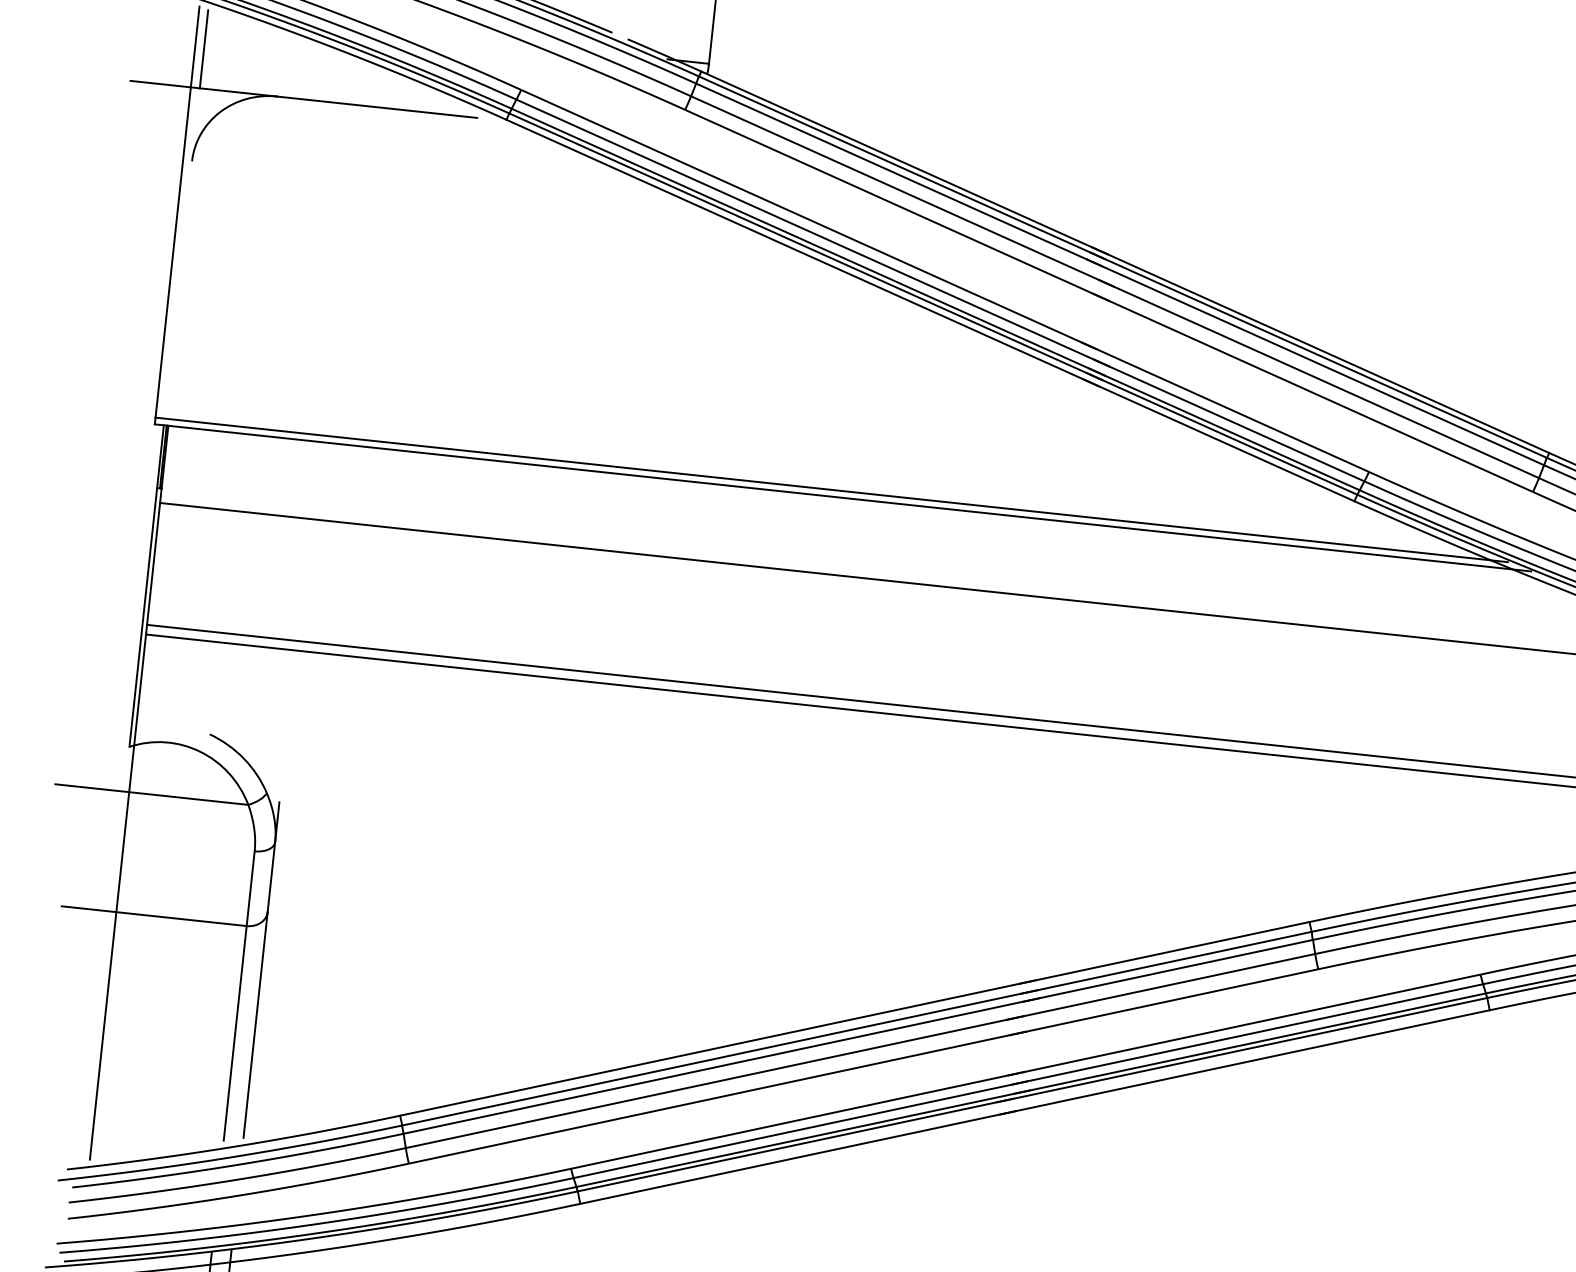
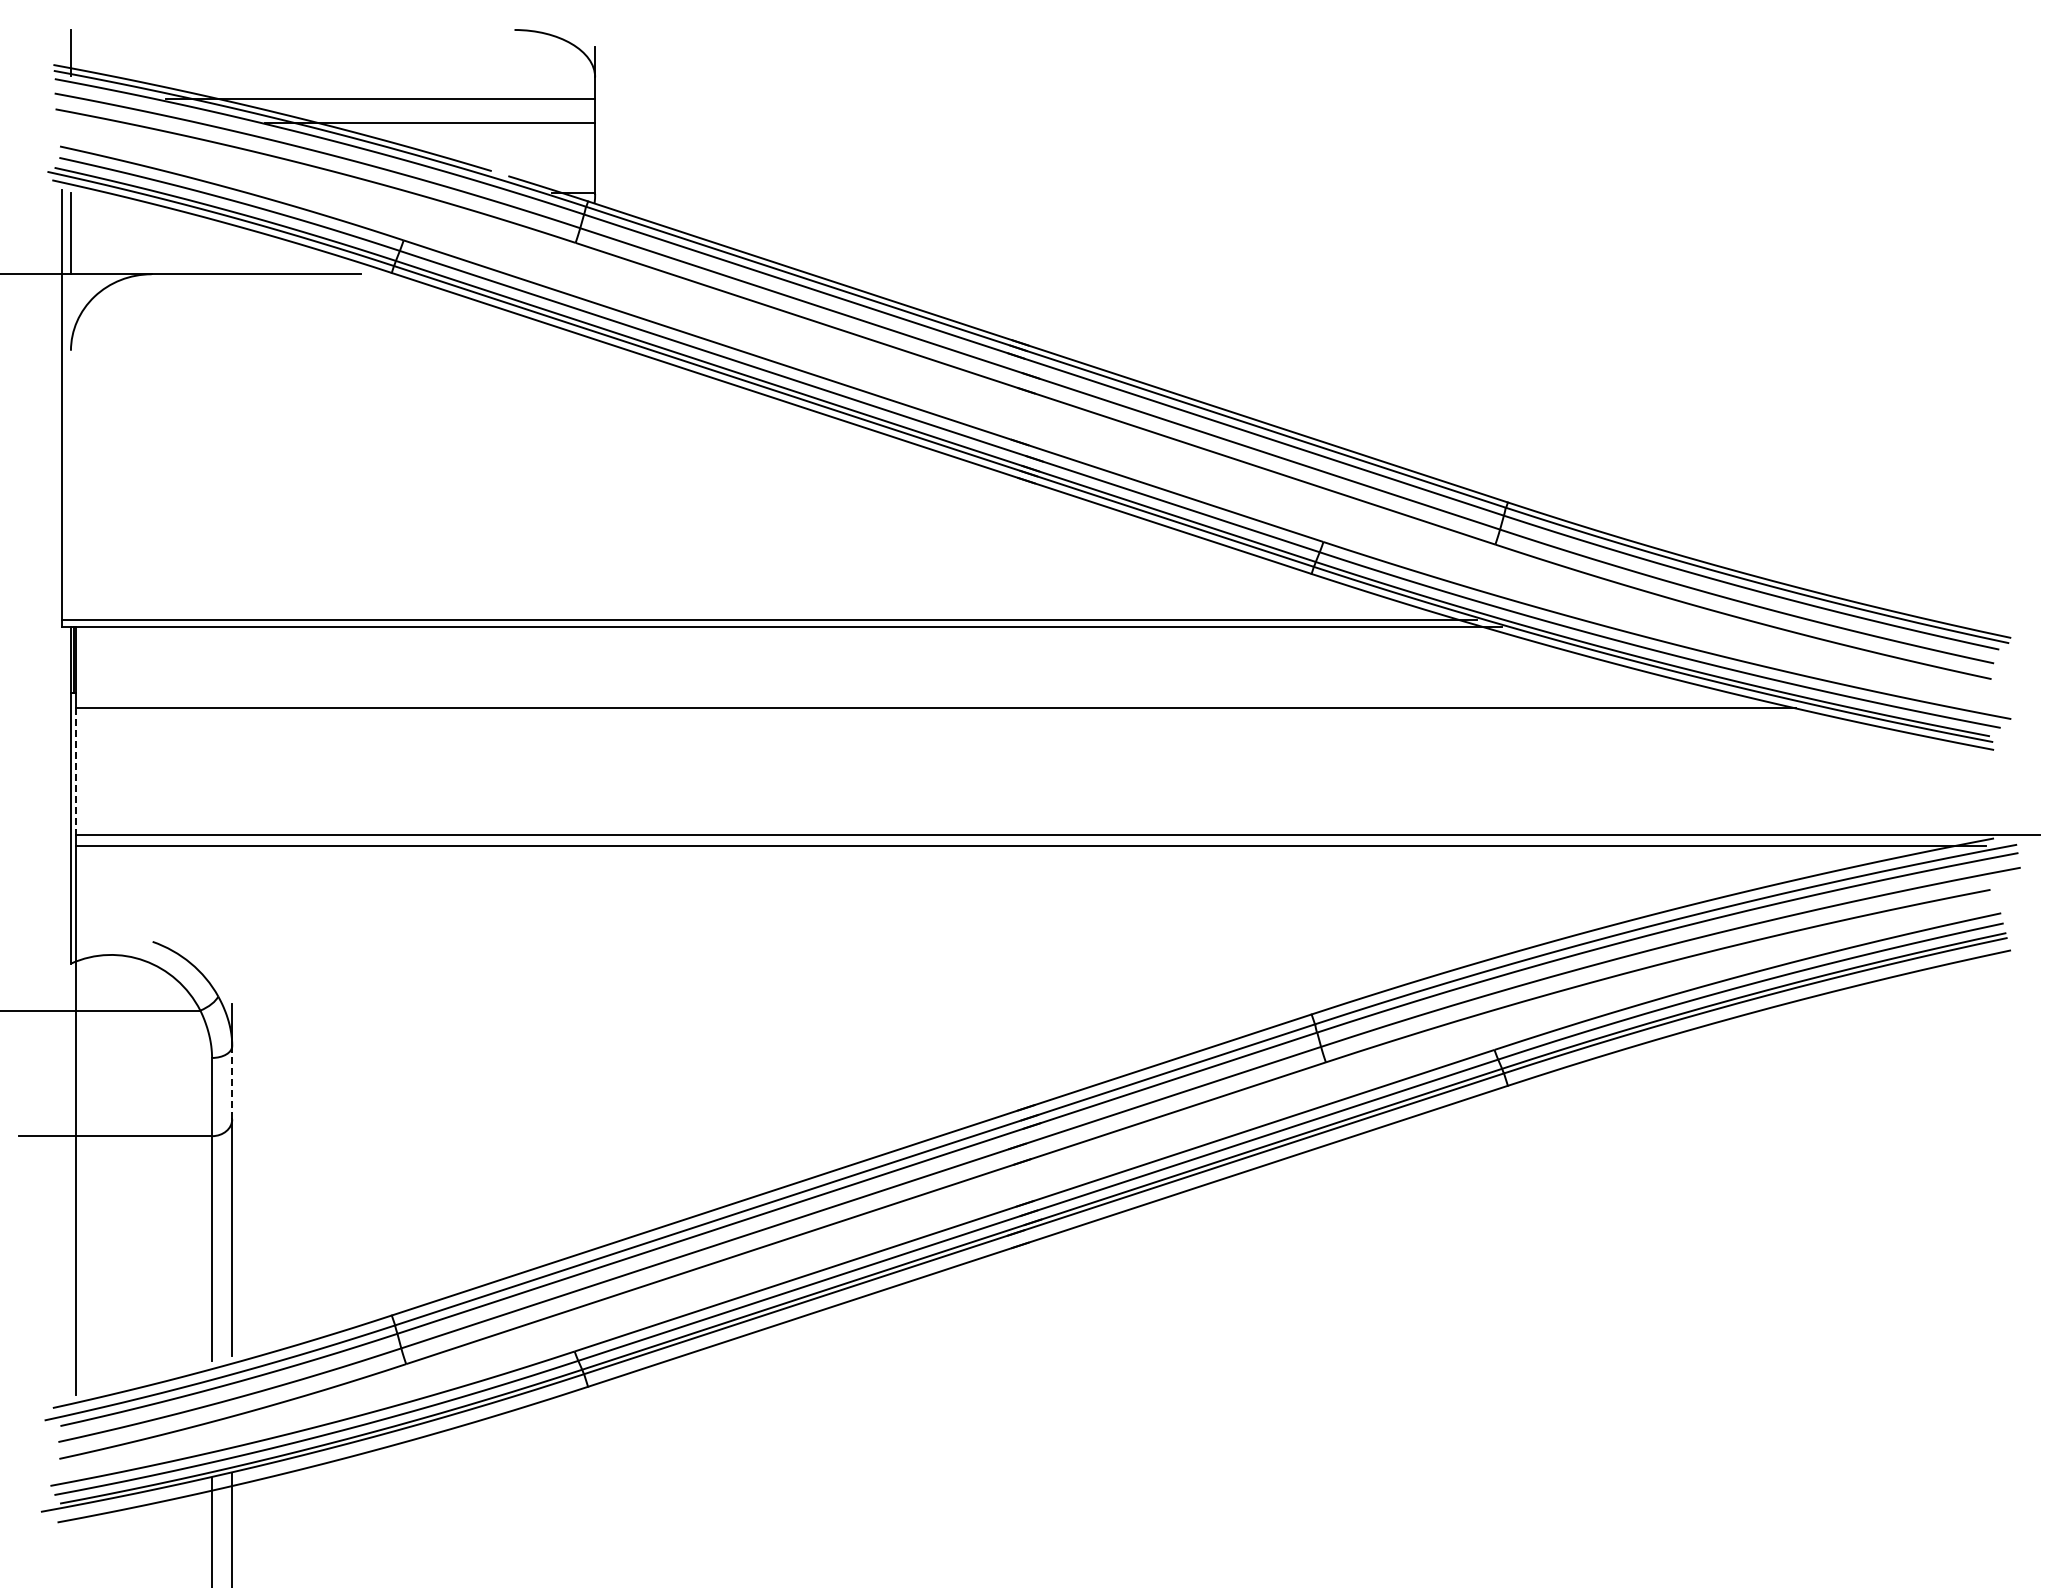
line: (153, 563) -> (75, 771), solid -> dashed
line: (271, 876) -> (232, 1082), solid -> dashed

